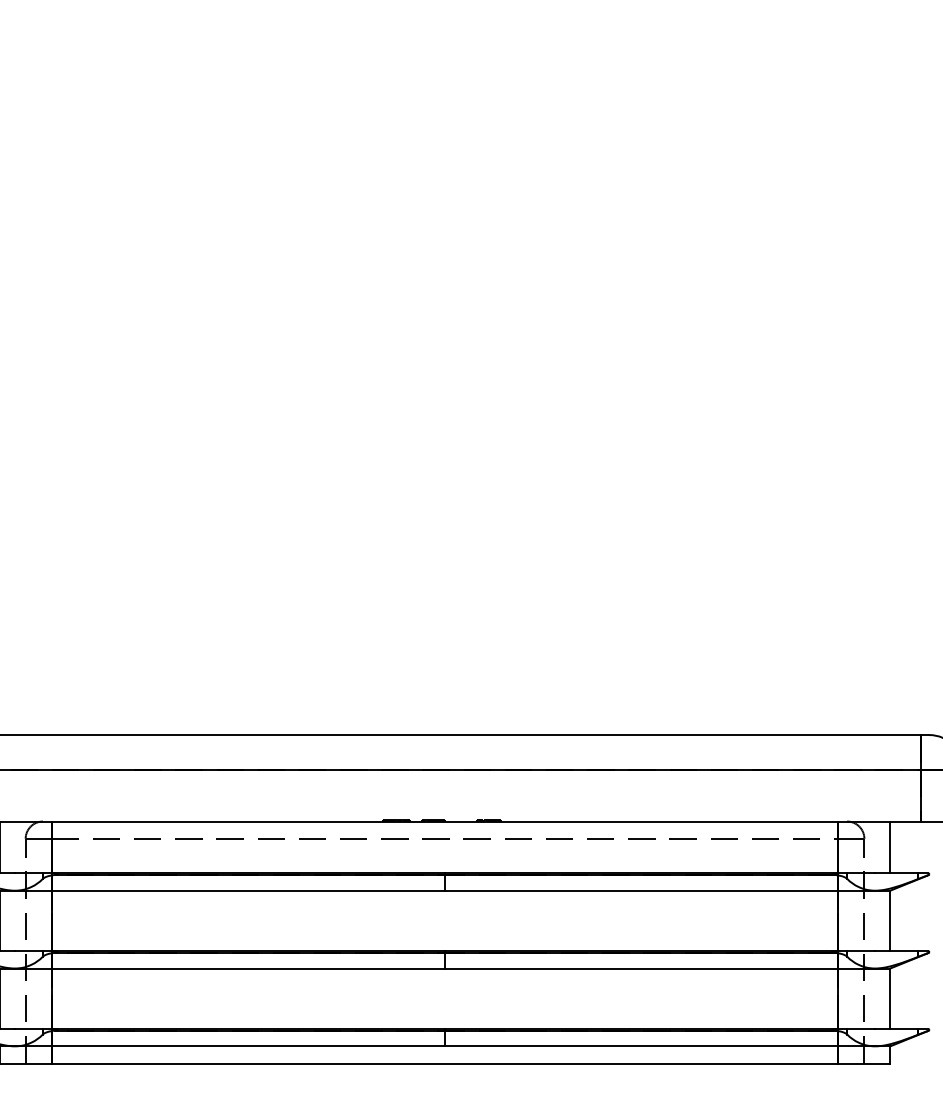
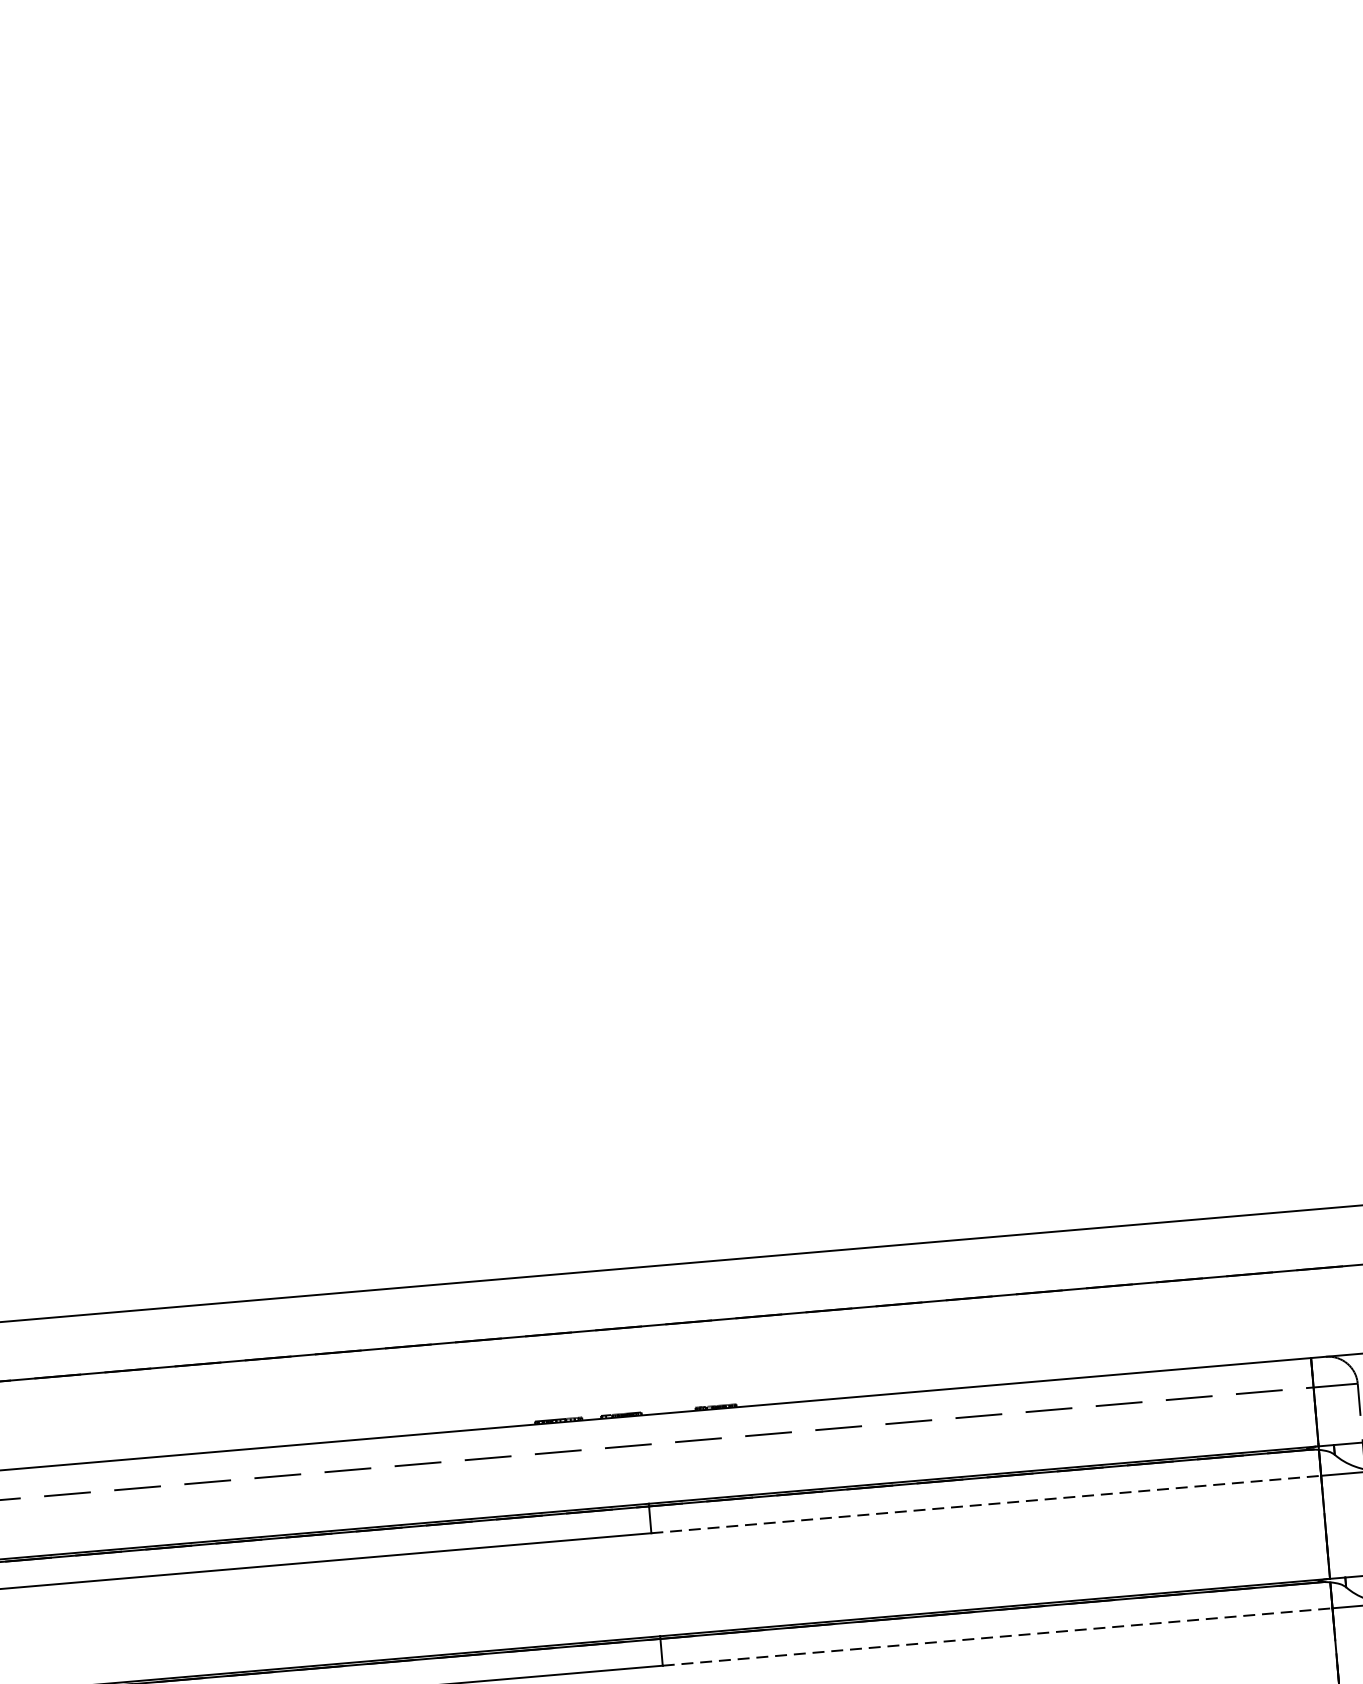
line: (641, 890) -> (985, 1504), solid -> dashed
line: (641, 968) -> (997, 1637), solid -> dashed

